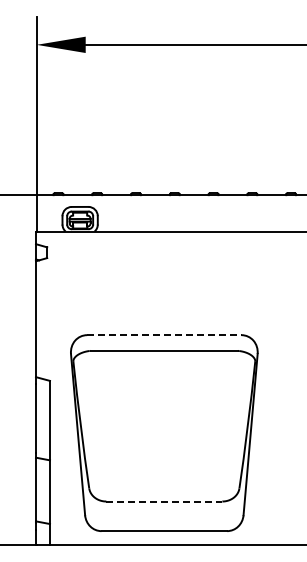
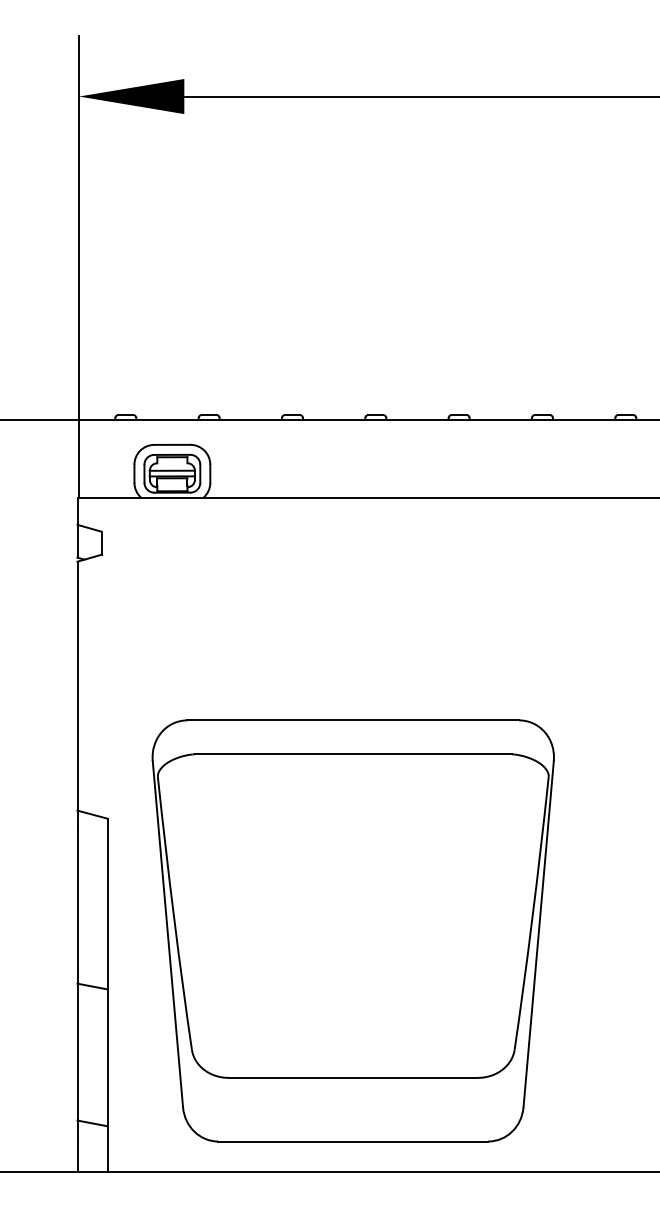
line: (164, 335) -> (353, 721), dashed -> solid
line: (164, 501) -> (353, 1077), dashed -> solid

